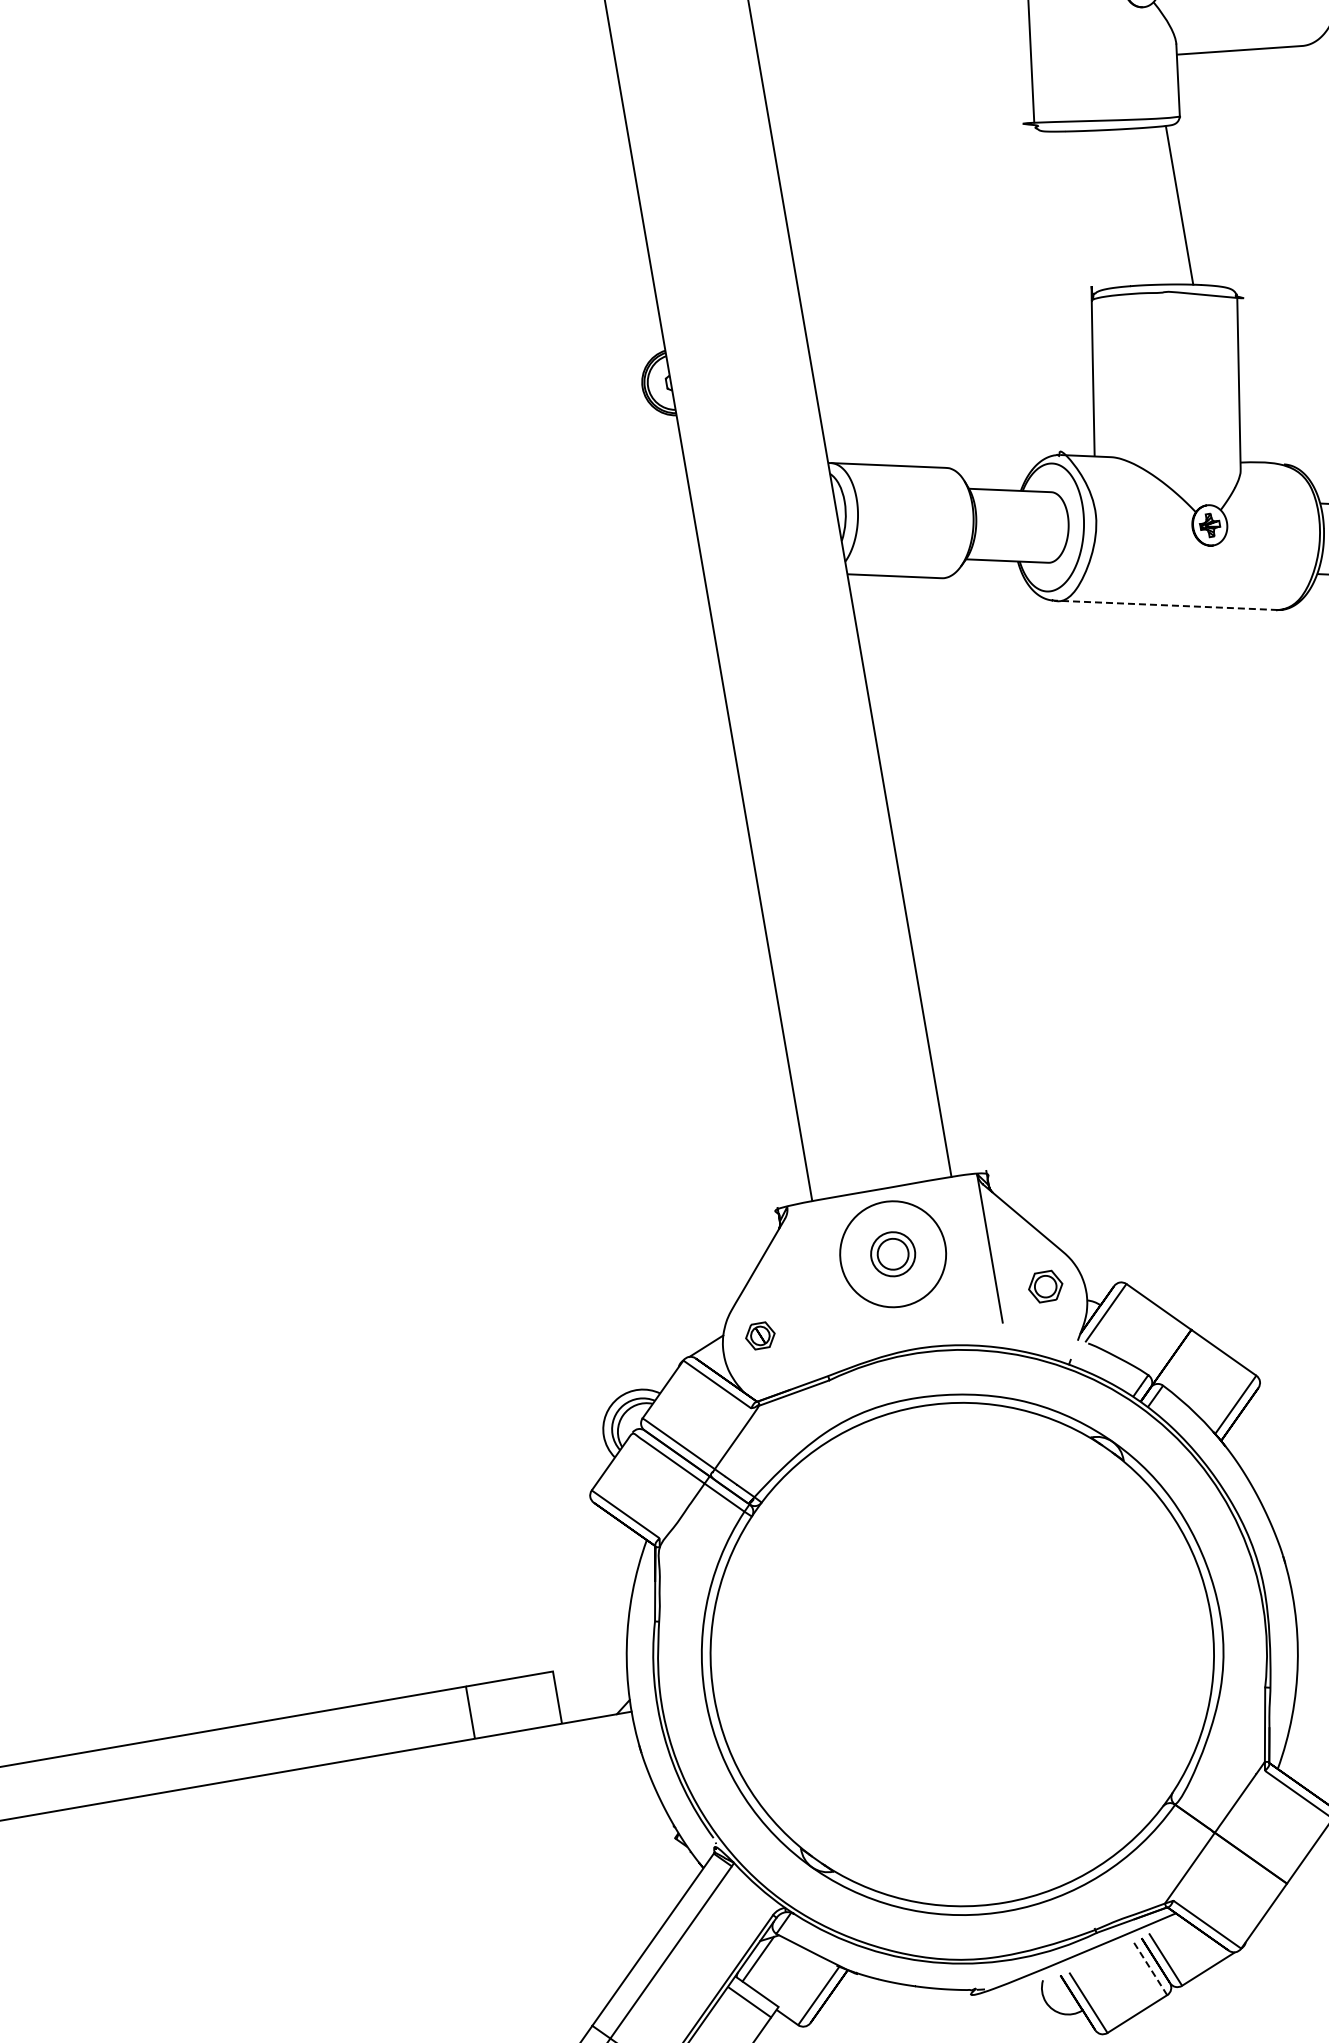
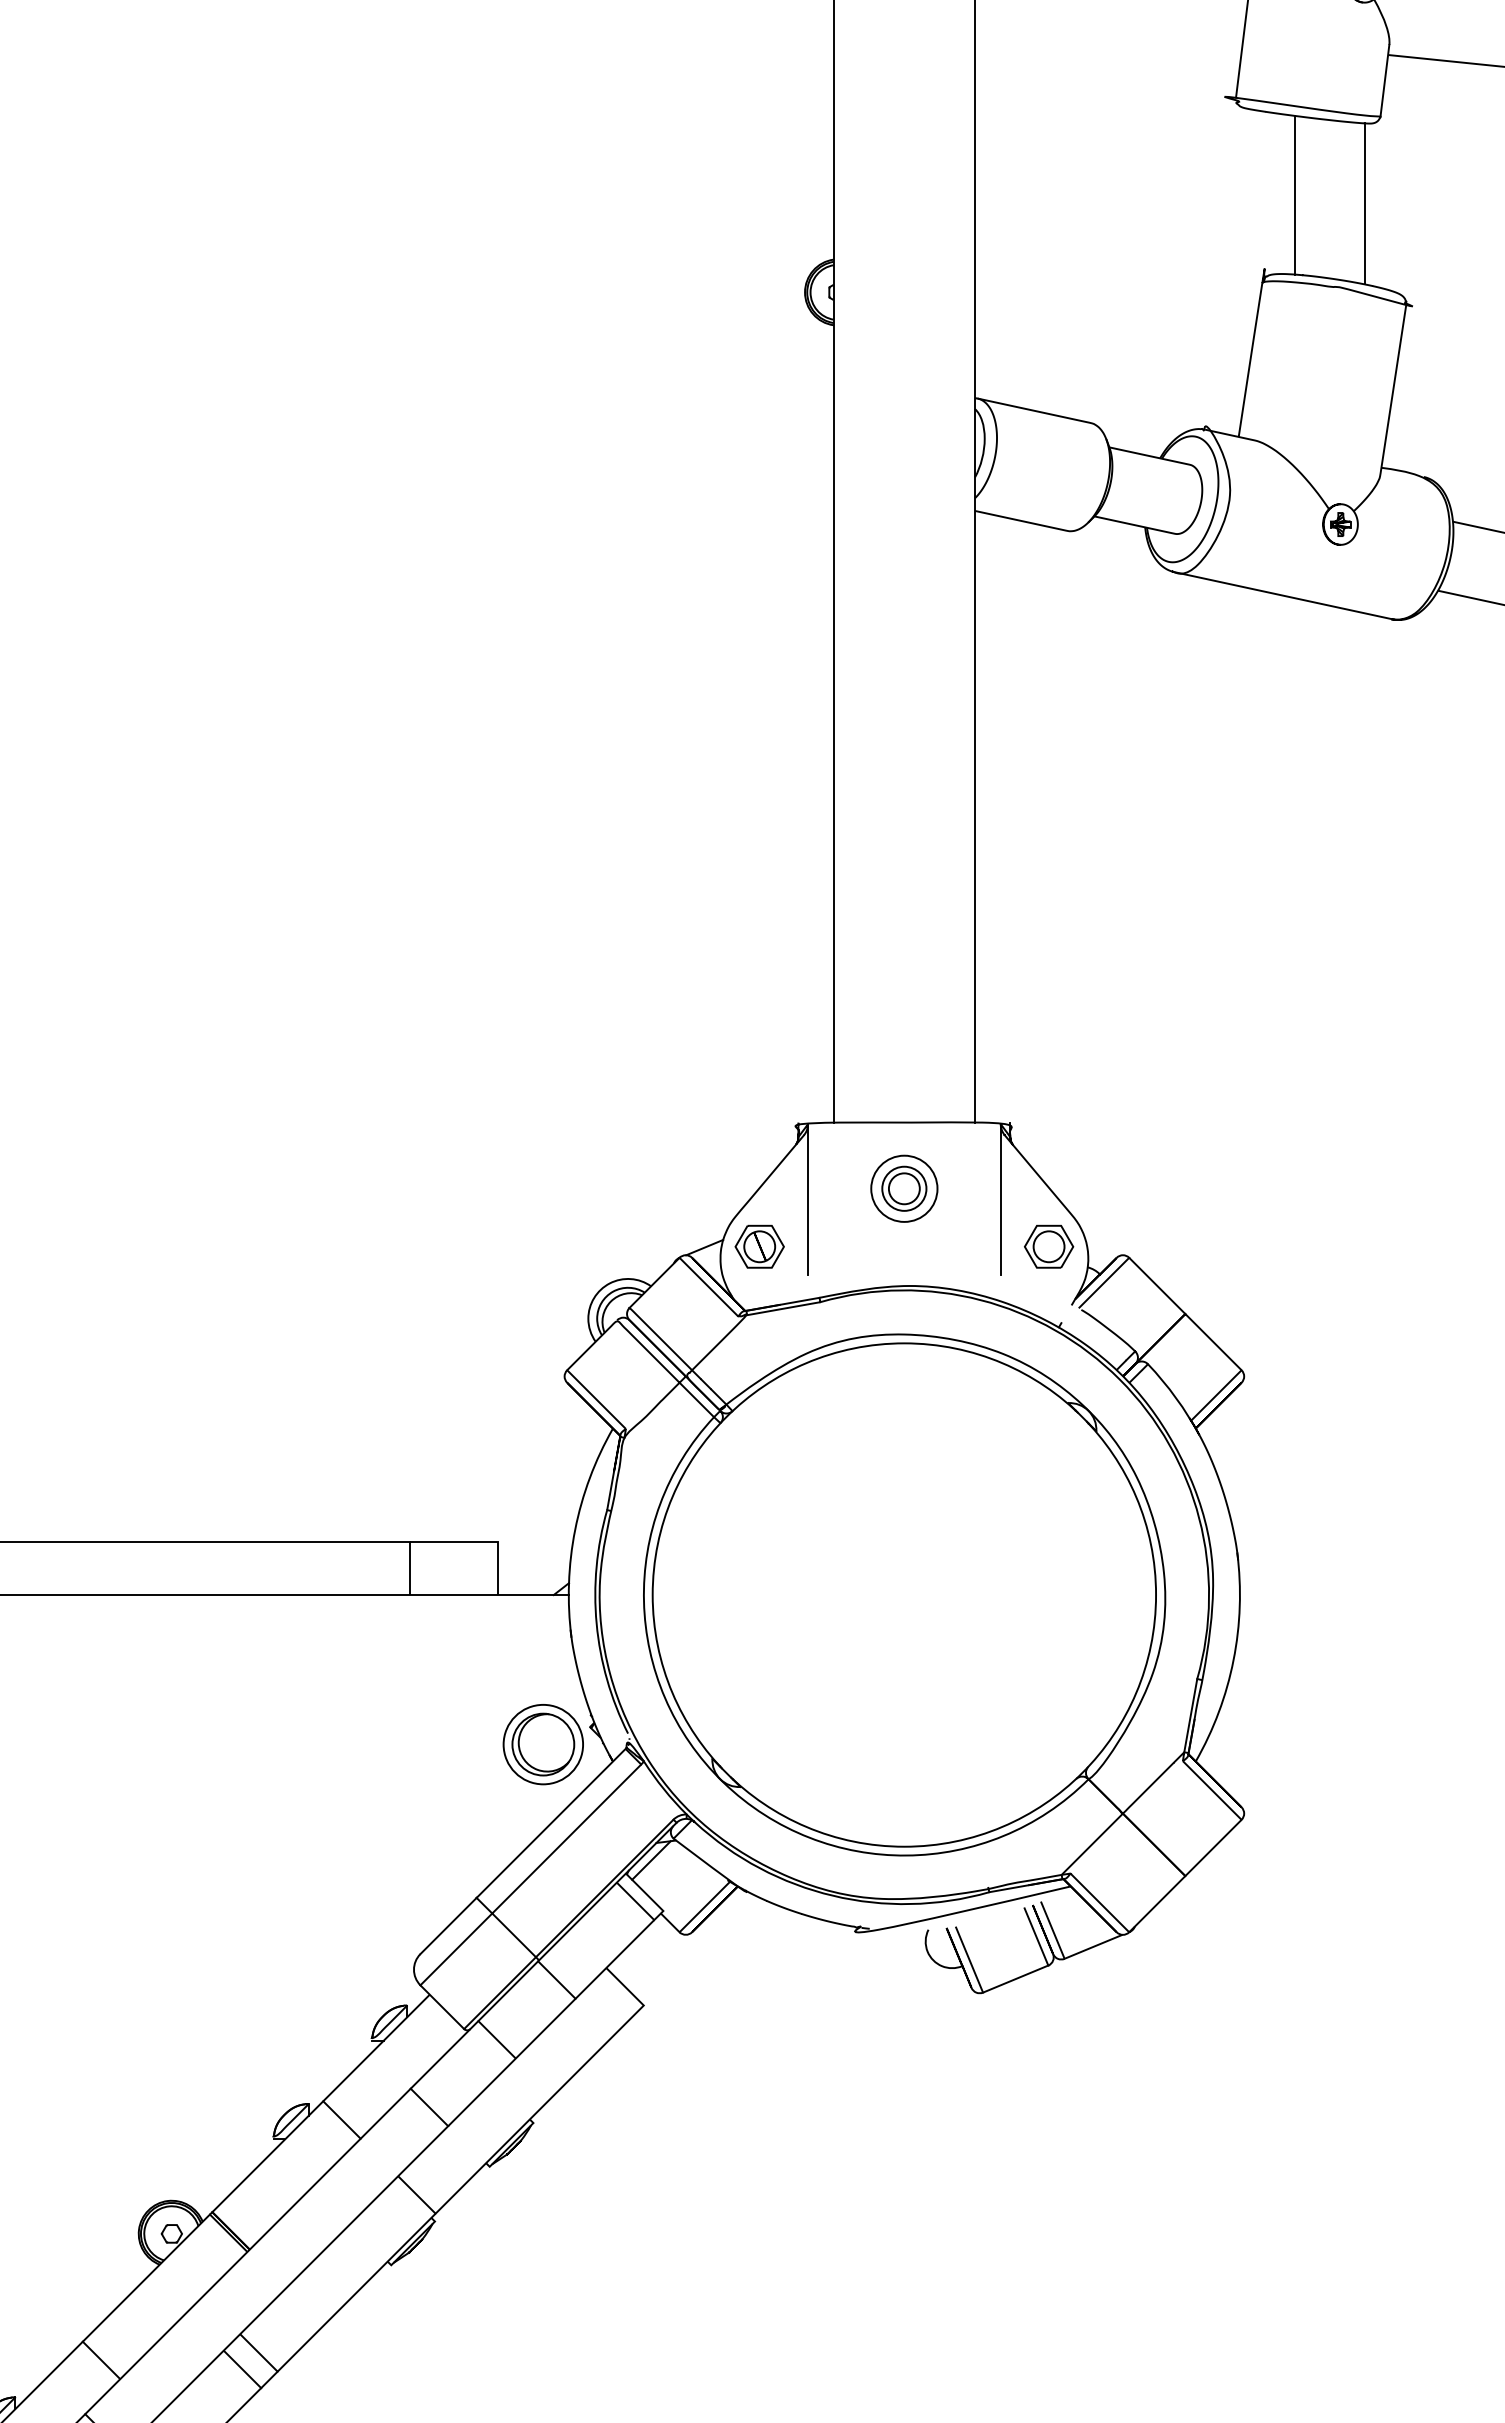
line: (1108, 208) -> (1294, 194), added
line: (1165, 605) -> (1283, 595), dashed -> solid
circle: (893, 1253) -> (904, 1188), size x0.62
line: (800, 1281) -> (808, 1199), added
part: (1045, 1286) -> (1049, 1246), size x1.43
part: (760, 1335) -> (759, 1246), size x1.67
part: (631, 1863) -> (542, 1744), added
line: (1150, 1968) -> (1036, 1936), dashed -> solid

